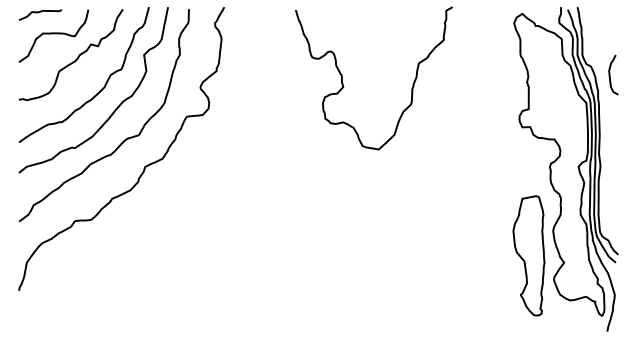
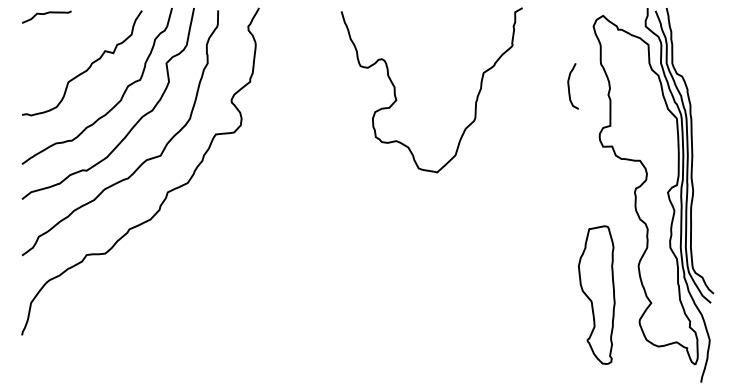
curve: (53, 34) -> (61, 39), removed
curve: (610, 74) -> (569, 85), moved
part: (528, 255) -> (596, 294), moved

